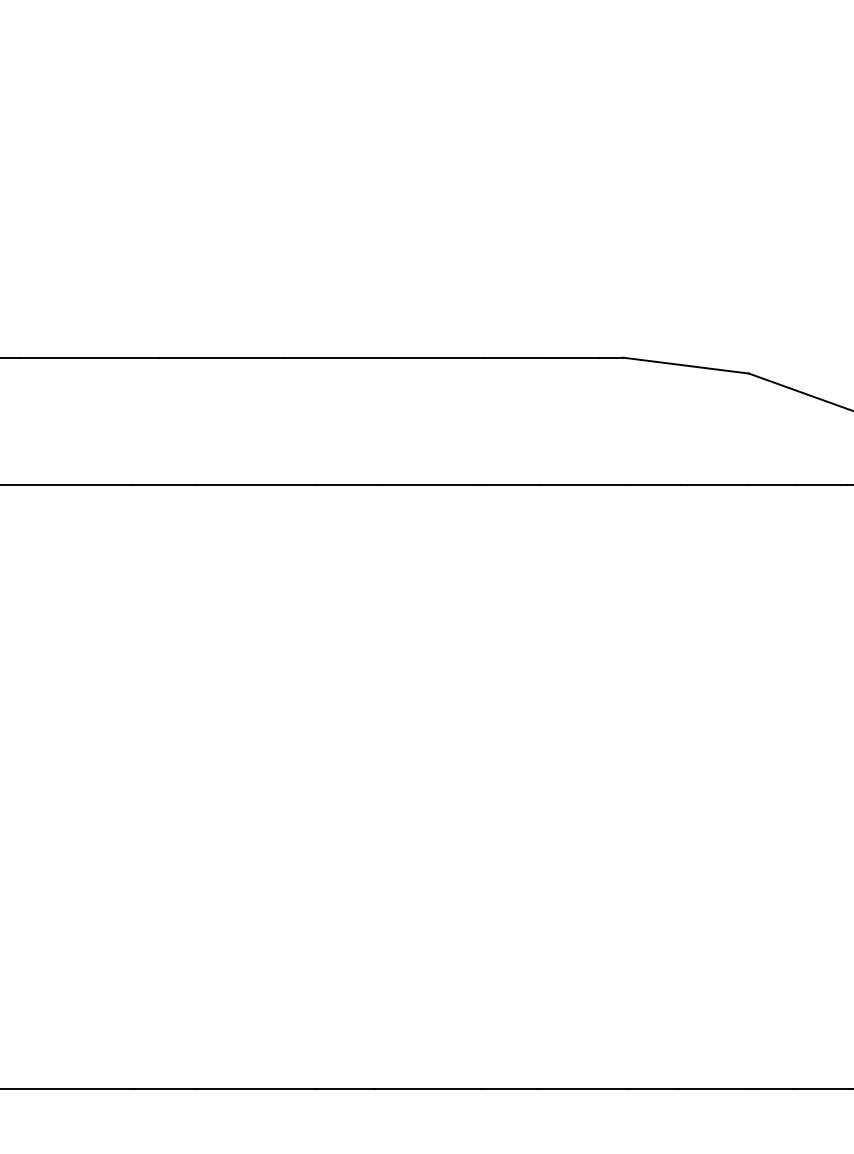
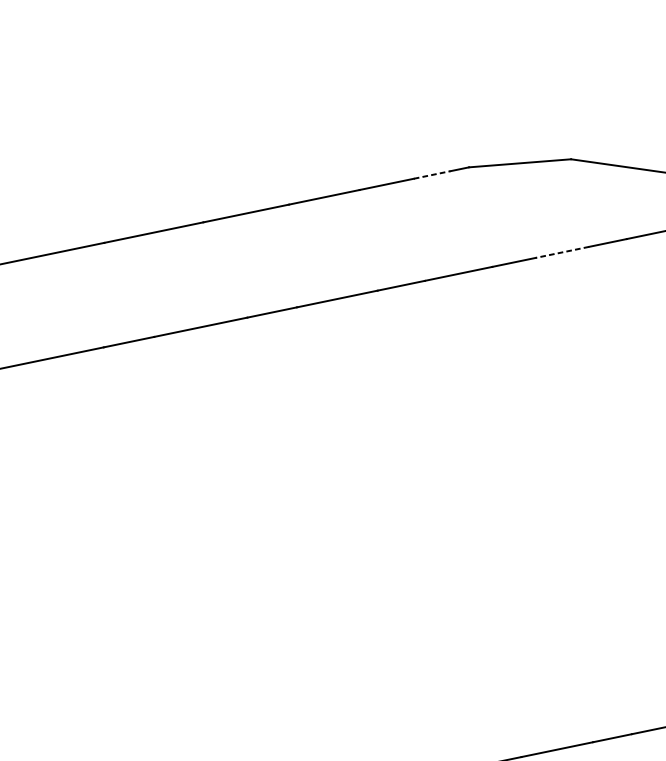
line: (576, 357) -> (432, 174), solid -> dashed
line: (714, 484) -> (562, 252), solid -> dashed

